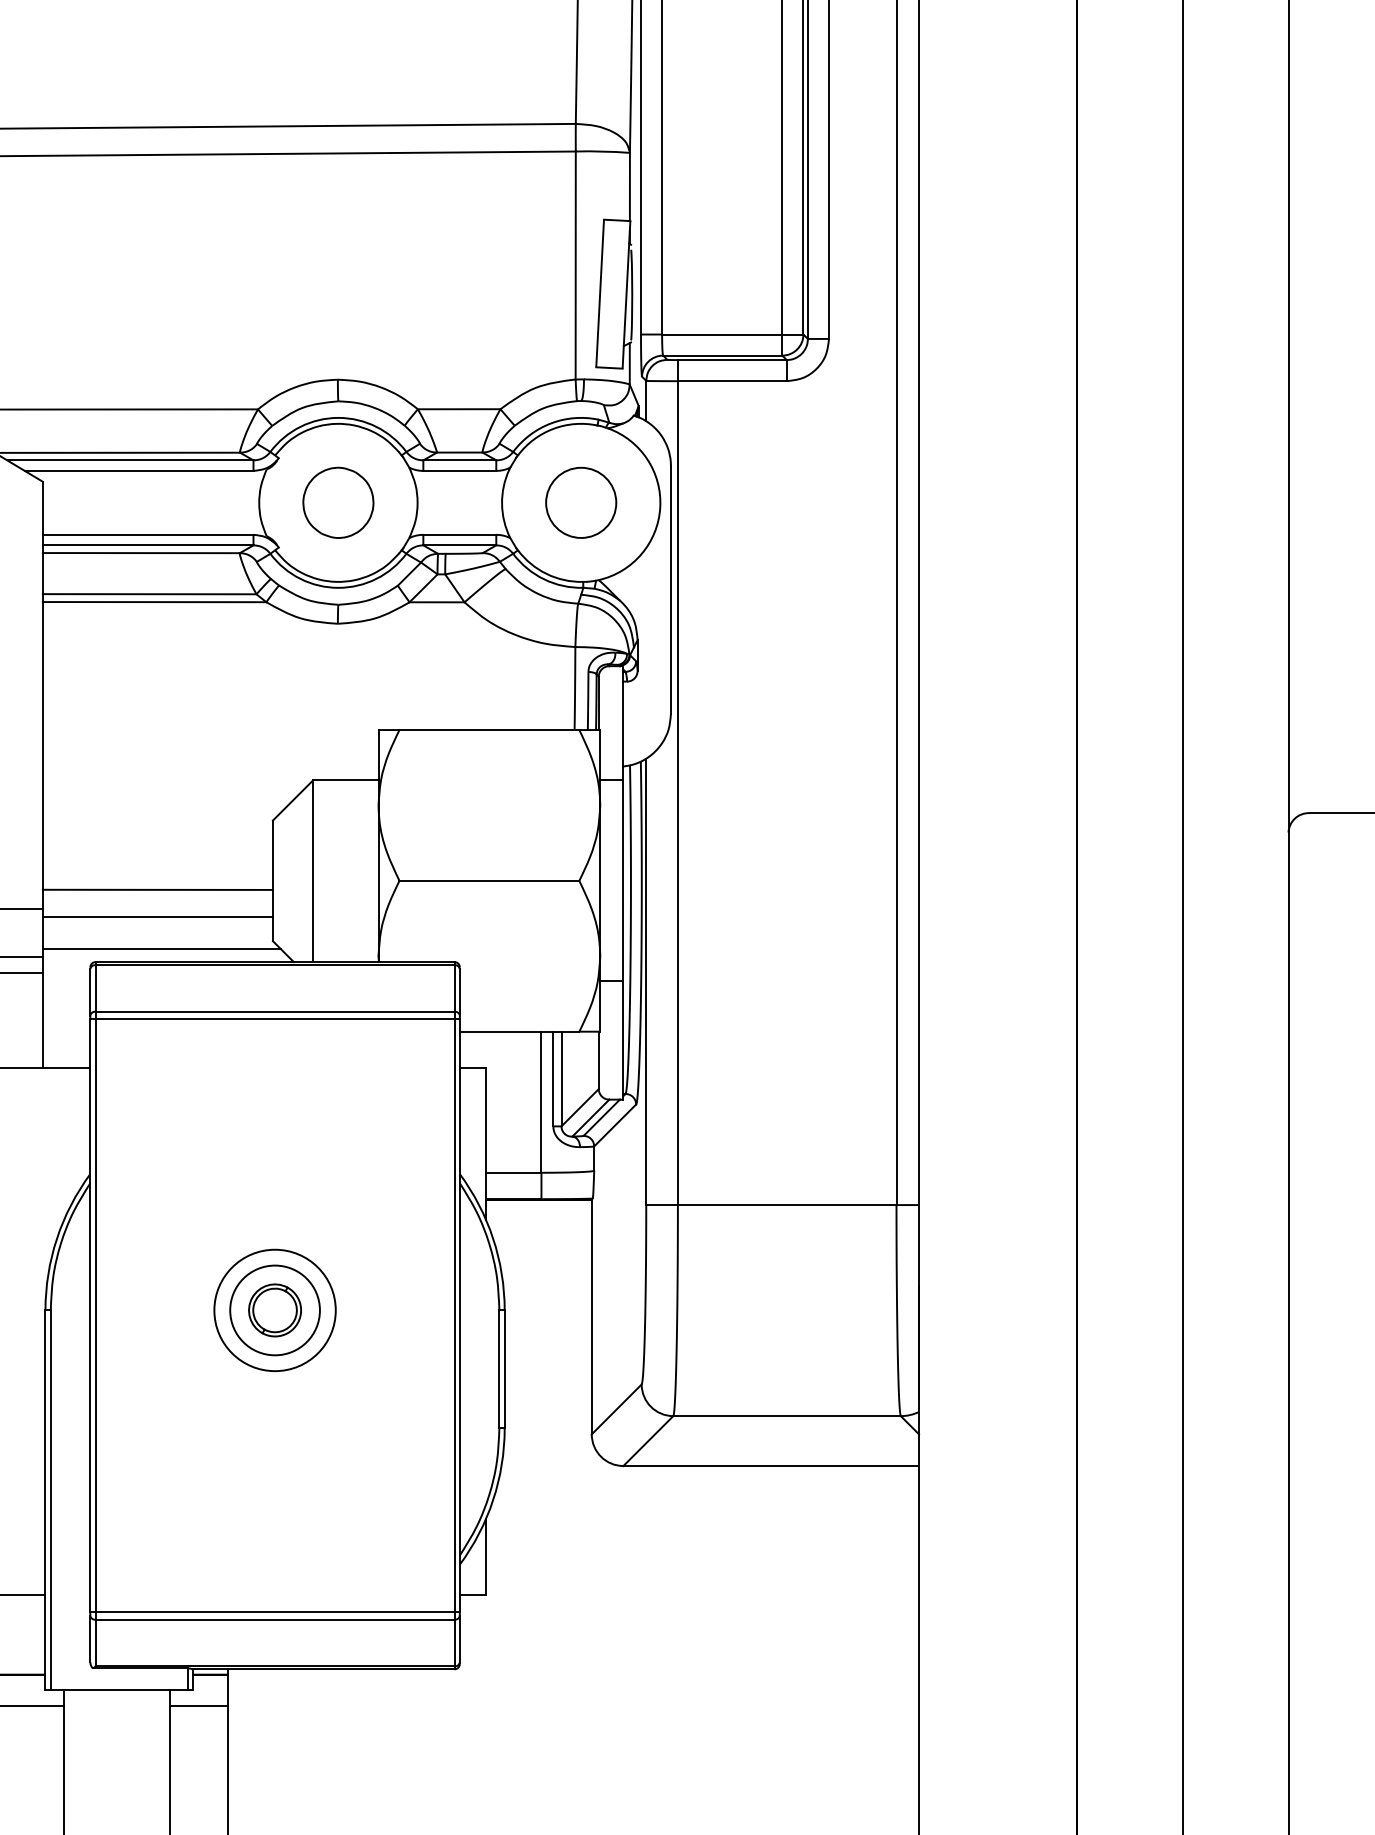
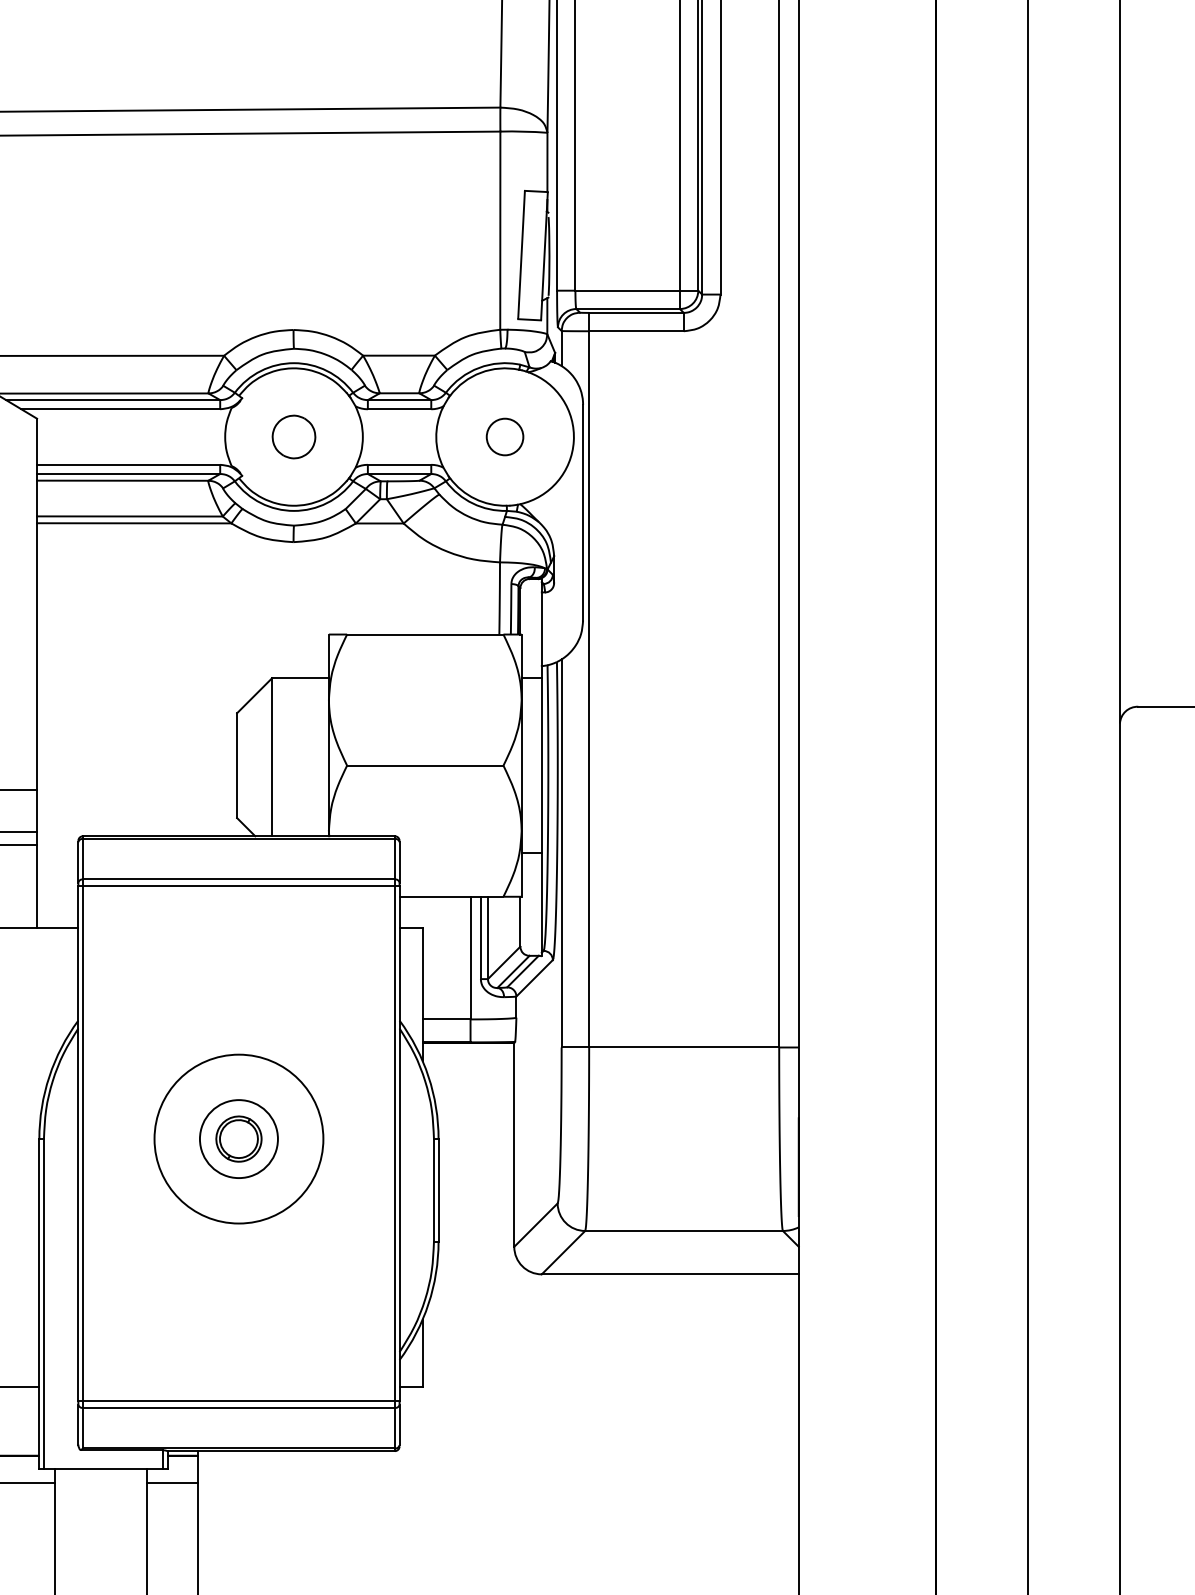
part: (337, 502) -> (293, 436), size x0.7
circle: (580, 502) -> (504, 436), size x0.6
line: (158, 889) -> (137, 773), removed
line: (158, 917) -> (137, 797), removed
line: (161, 948) -> (140, 824), removed
circle: (274, 1309) -> (238, 1138), size x1.6

